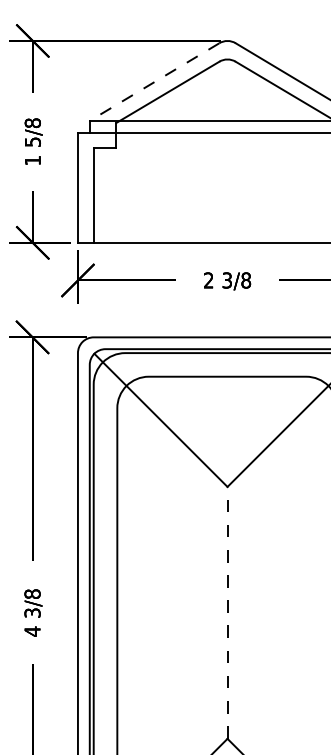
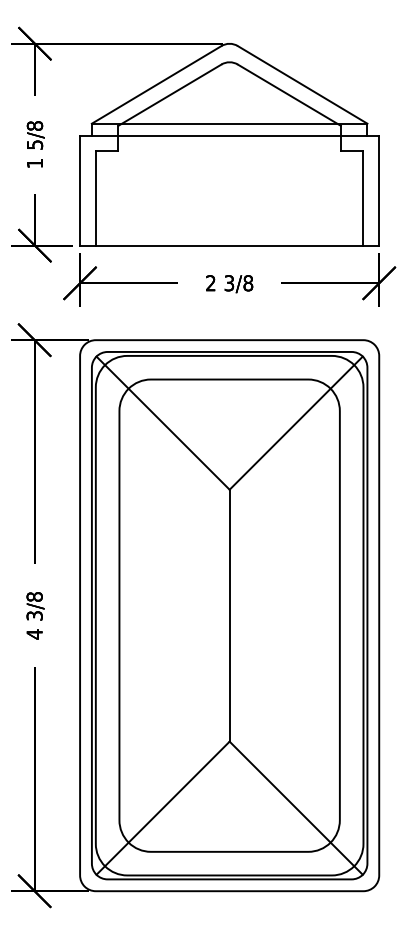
line: (154, 82) -> (156, 85), dashed -> solid
line: (227, 612) -> (229, 615), dashed -> solid

